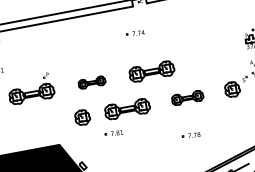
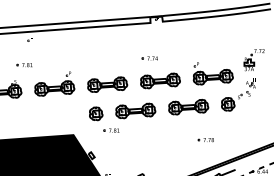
part: (134, 33) -> (149, 58), moved
part: (210, 56) -> (212, 73), added
part: (91, 82) -> (107, 84), size x1.67
part: (187, 98) -> (188, 107), size x1.43
part: (113, 133) -> (111, 130), moved
part: (190, 136) -> (205, 140), moved

